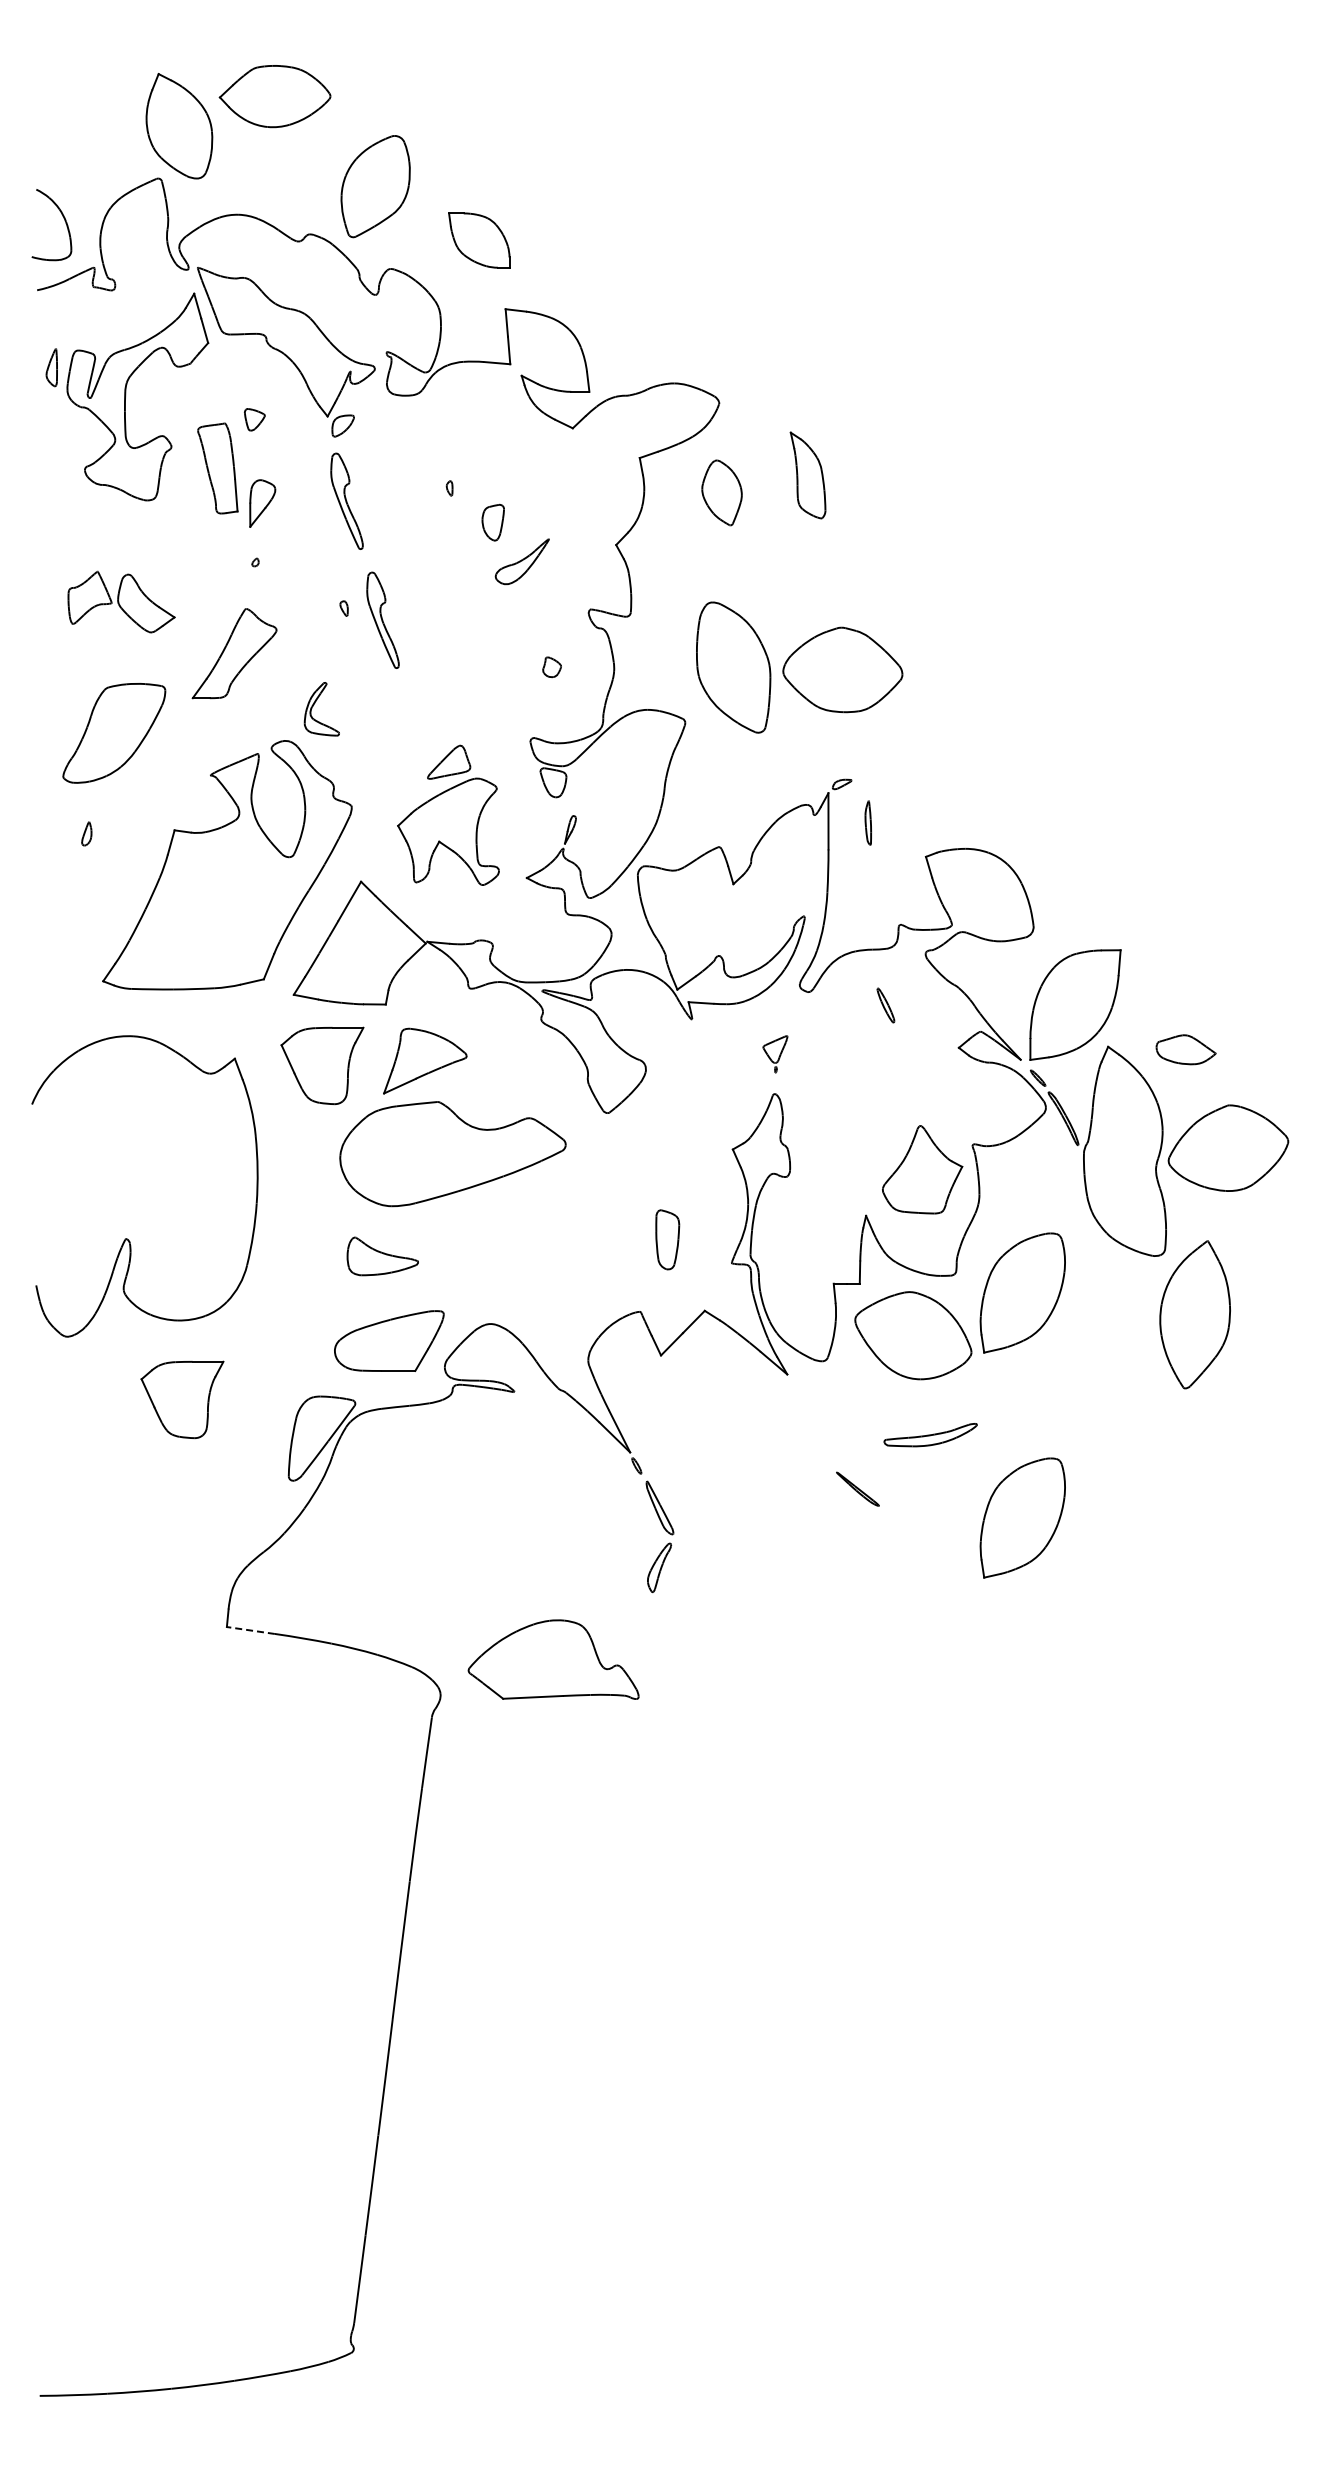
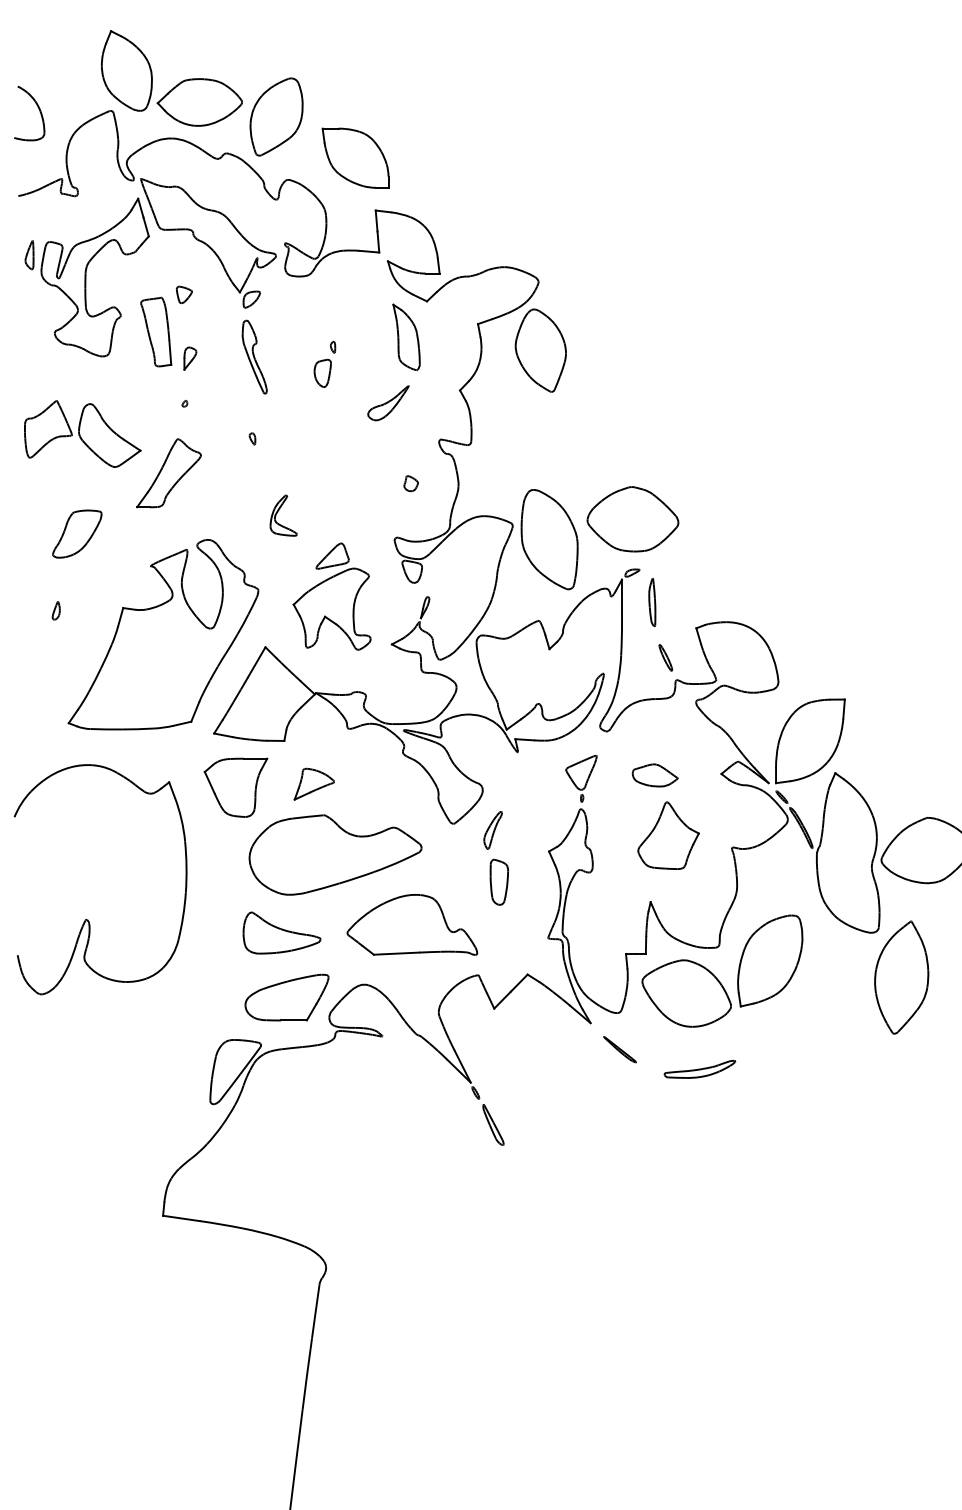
part: (274, 96) -> (199, 102), moved
part: (63, 218) -> (38, 108), moved
part: (479, 240) -> (355, 158), size x1.43
part: (807, 475) -> (406, 337), moved
part: (721, 492) -> (540, 350), size x1.67
part: (262, 502) -> (190, 357), size x0.62
part: (492, 522) -> (322, 373), moved
part: (121, 601) -> (82, 433), size x1.43
part: (382, 619) -> (281, 447), removed
part: (733, 667) -> (549, 539), moved
part: (842, 669) -> (632, 518), moved
part: (315, 703) -> (278, 511), moved
part: (114, 733) -> (77, 534), size x0.62
part: (868, 822) -> (652, 602), size x1.43
part: (885, 1005) -> (665, 657), moved
part: (1185, 1049) -> (654, 775), moved
part: (775, 1054) -> (581, 779), size x1.67
part: (424, 1061) -> (313, 784), size x0.62
part: (922, 1169) -> (668, 835), moved
part: (667, 1239) -> (499, 882), moved
part: (382, 1256) -> (281, 933), size x1.43
part: (182, 1399) -> (129, 1042), removed
part: (857, 1488) -> (619, 1049), moved
part: (1022, 1517) -> (769, 1132), removed
part: (659, 1567) -> (493, 830), moved
line: (250, 1630) -> (181, 1218), dashed -> solid
part: (553, 1659) -> (412, 924), moved

